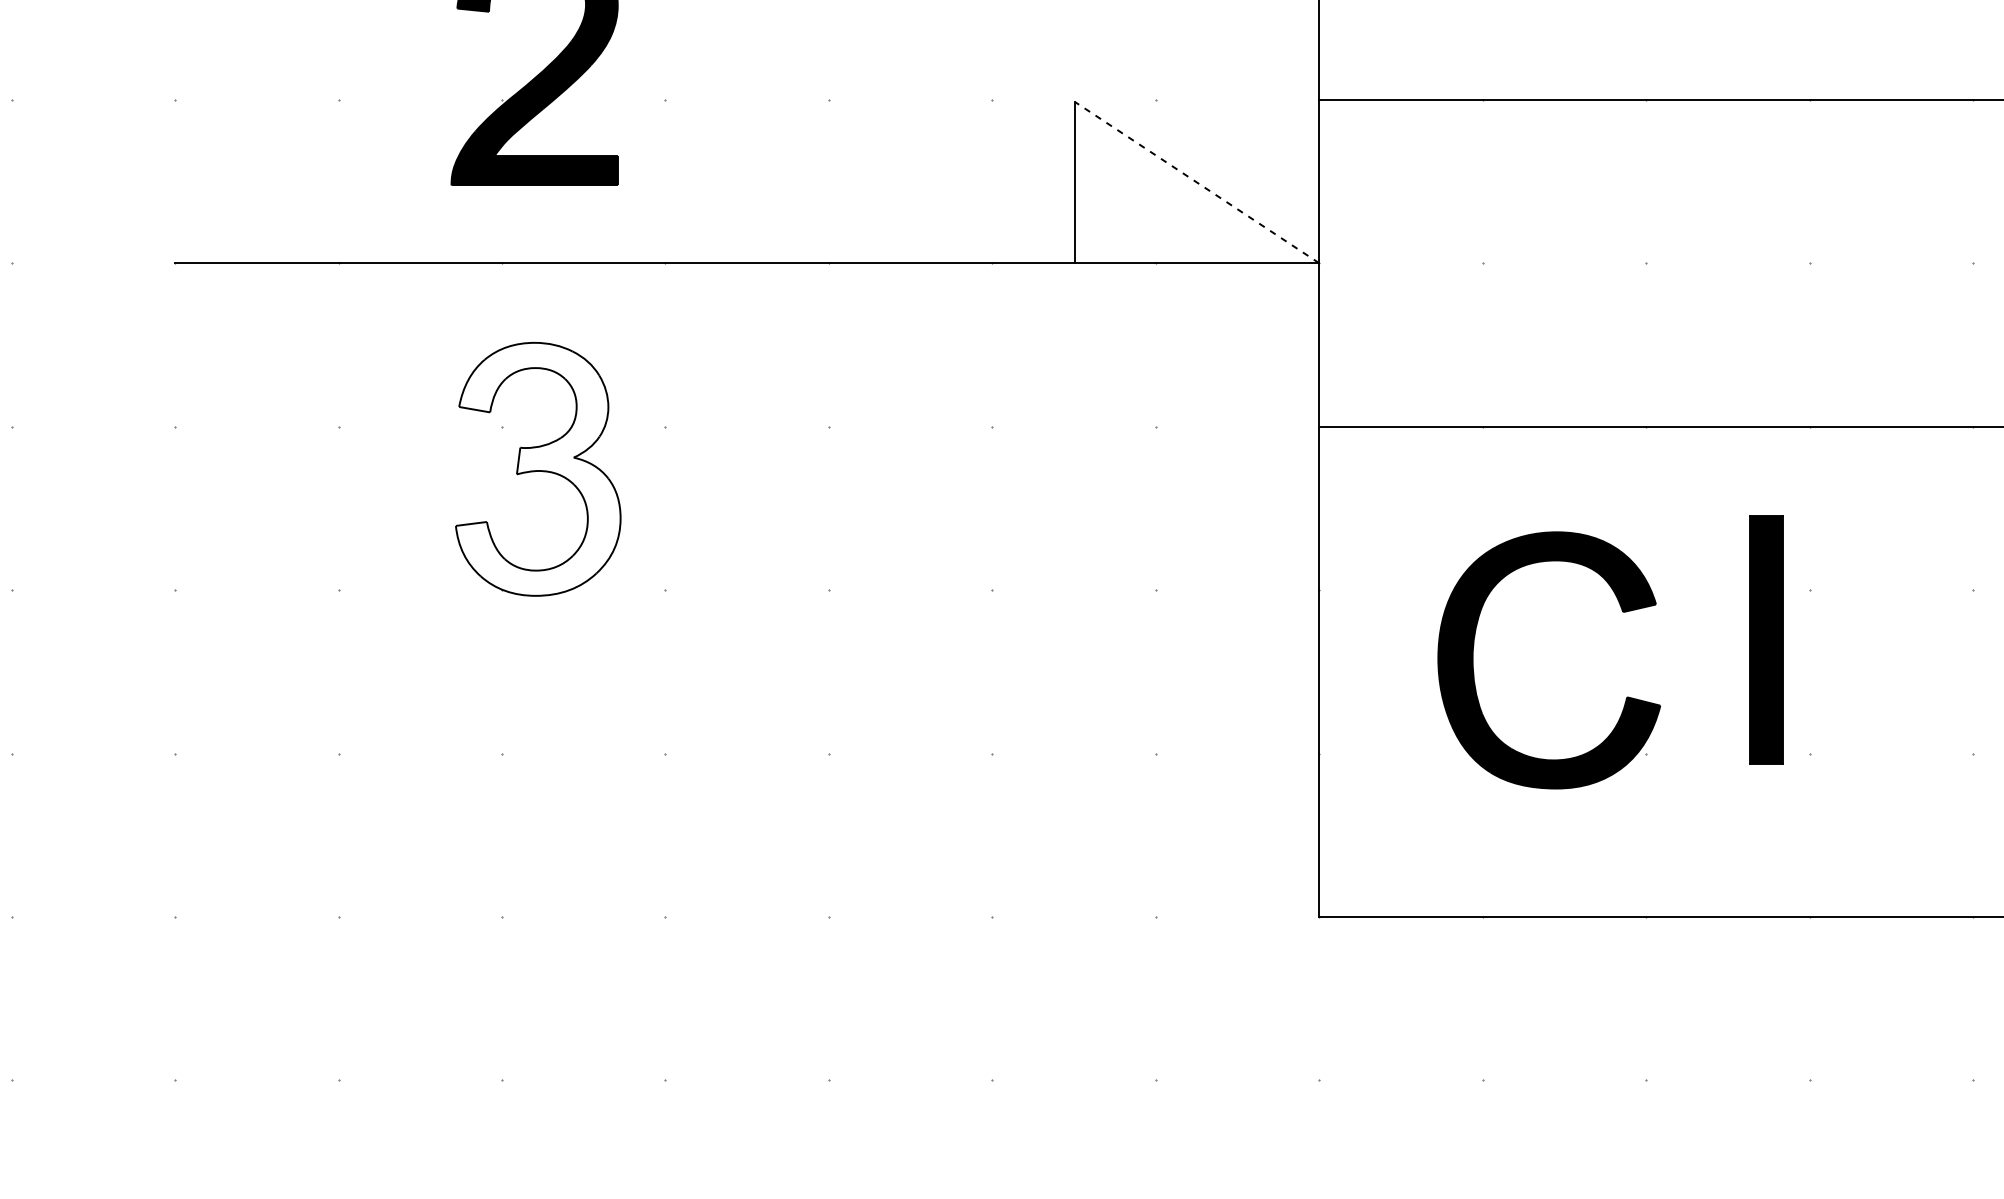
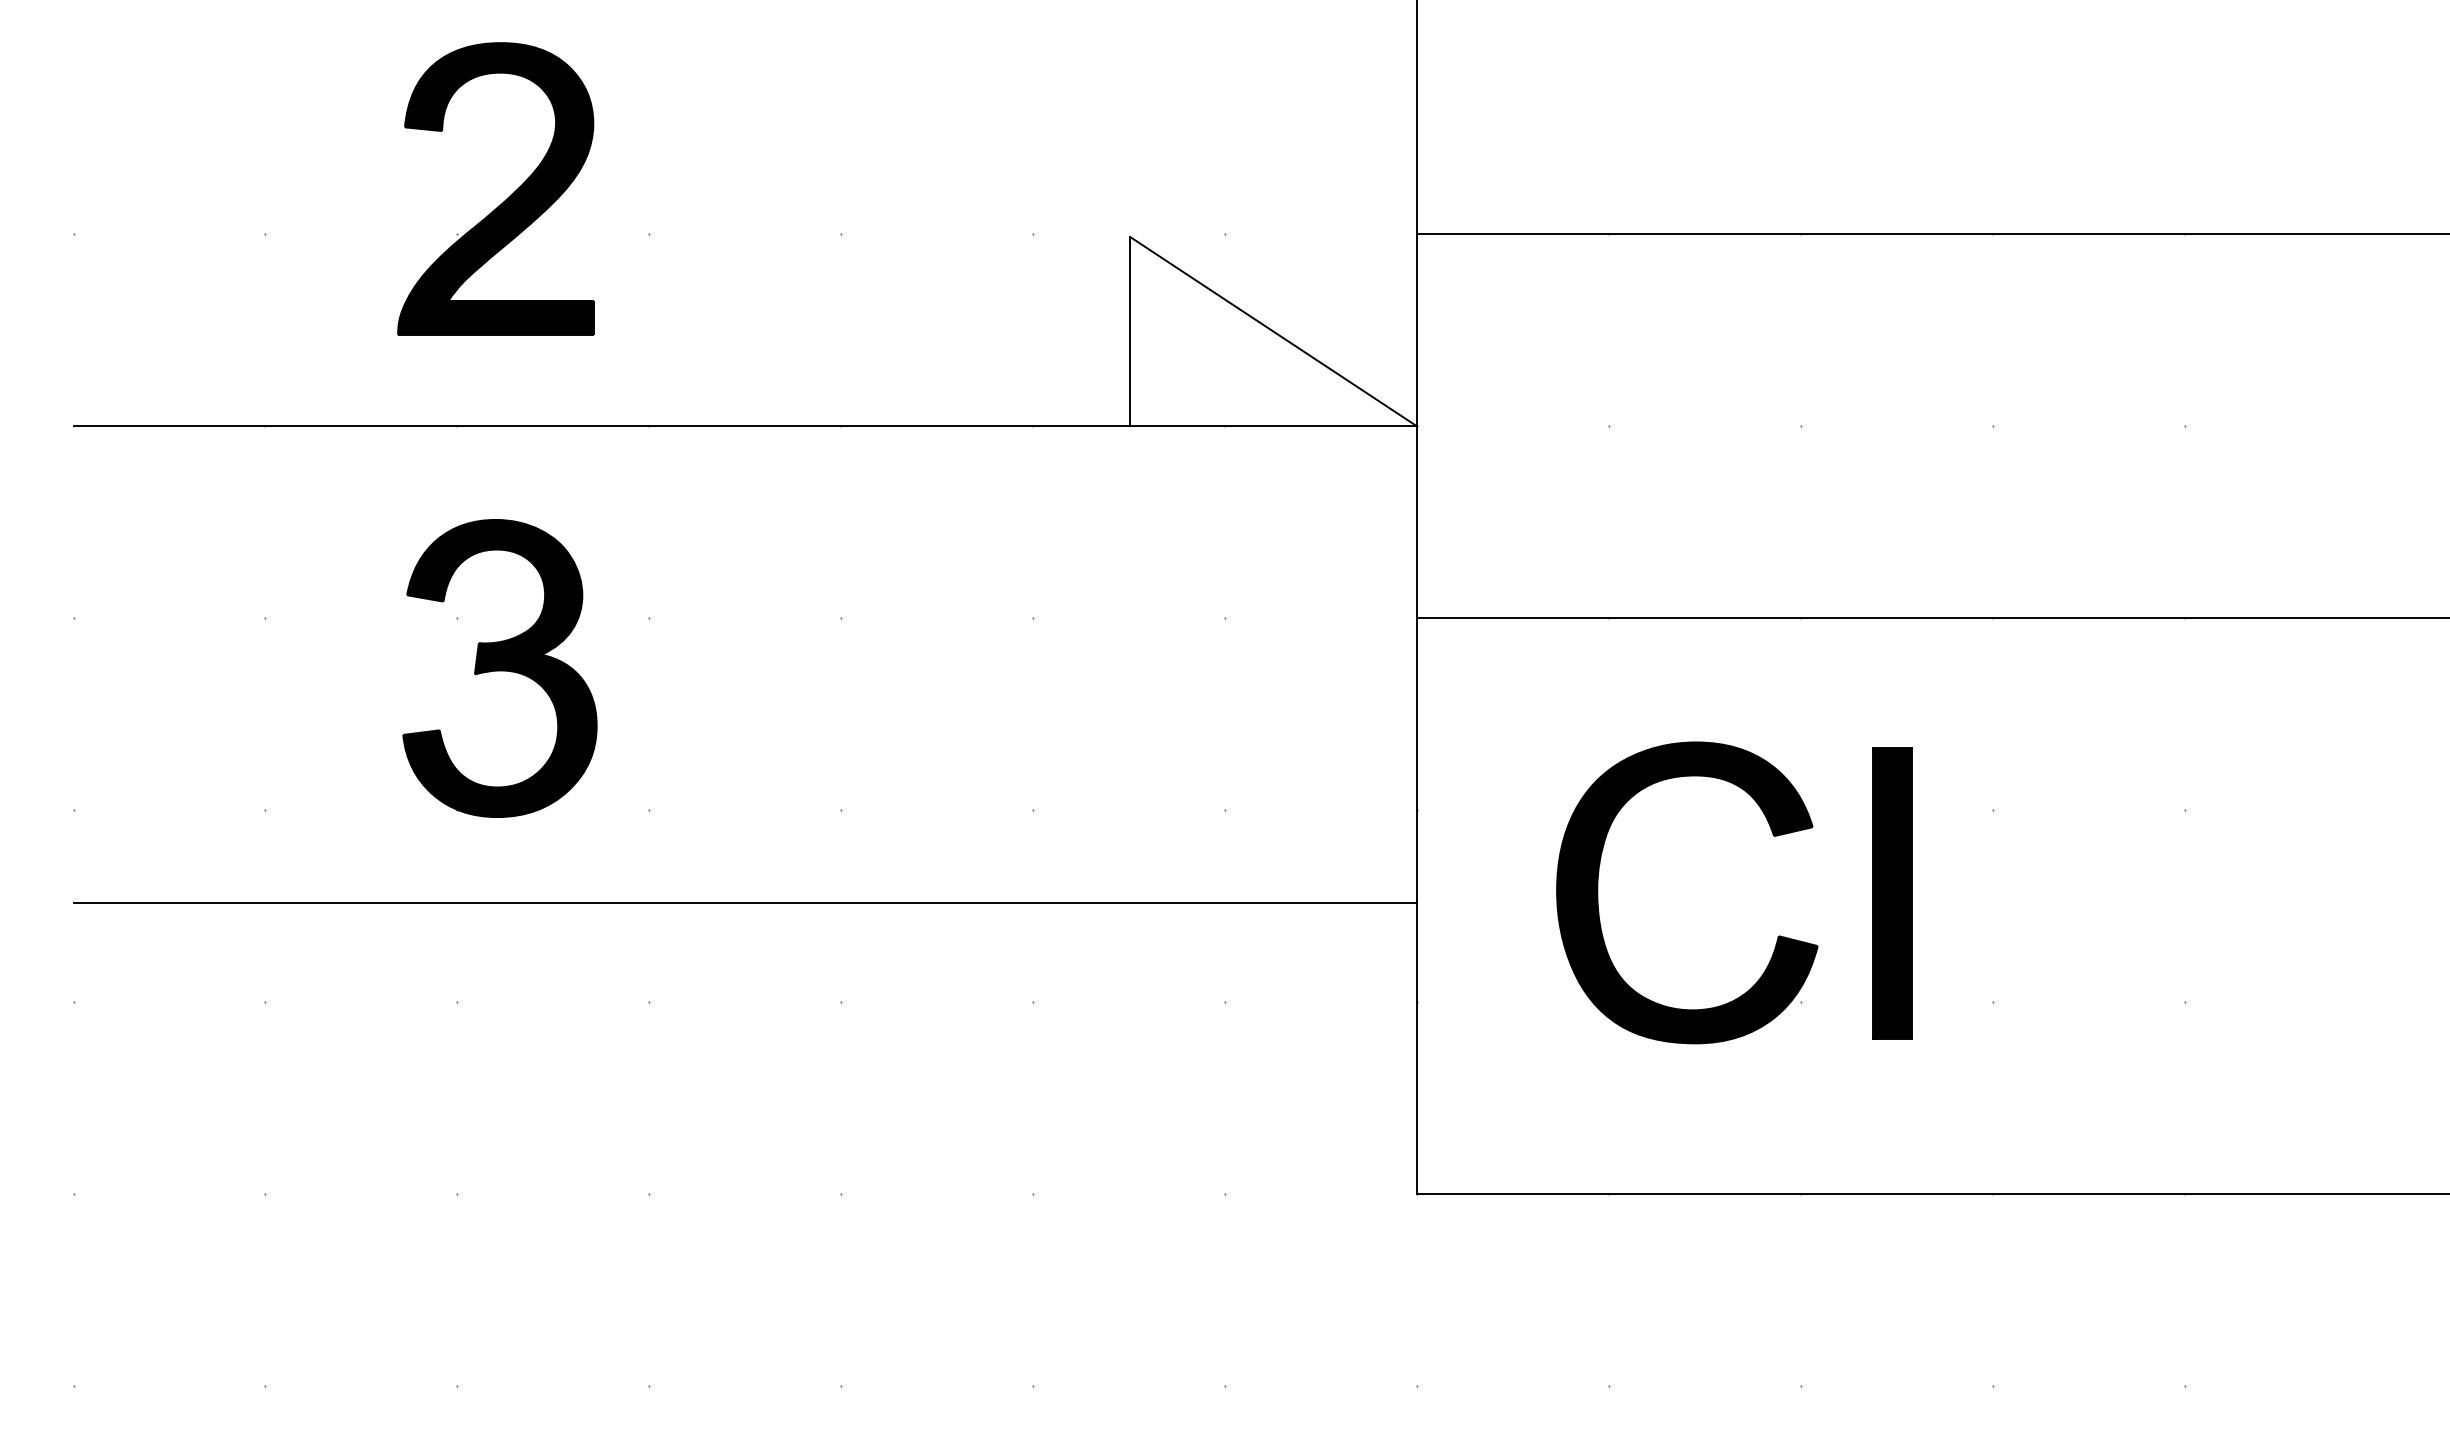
line: (1196, 182) -> (1273, 331), dashed -> solid
fill: (537, 469) -> (499, 668), added
part: (1766, 640) -> (1892, 893), moved
line: (747, 669) -> (745, 903), added

